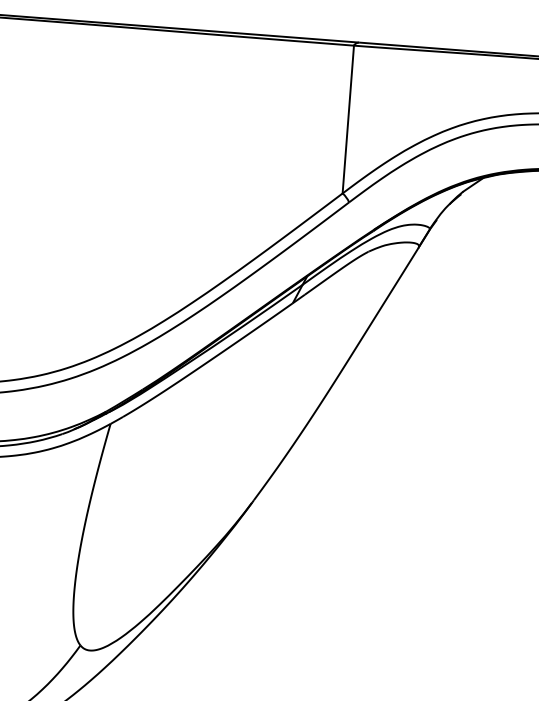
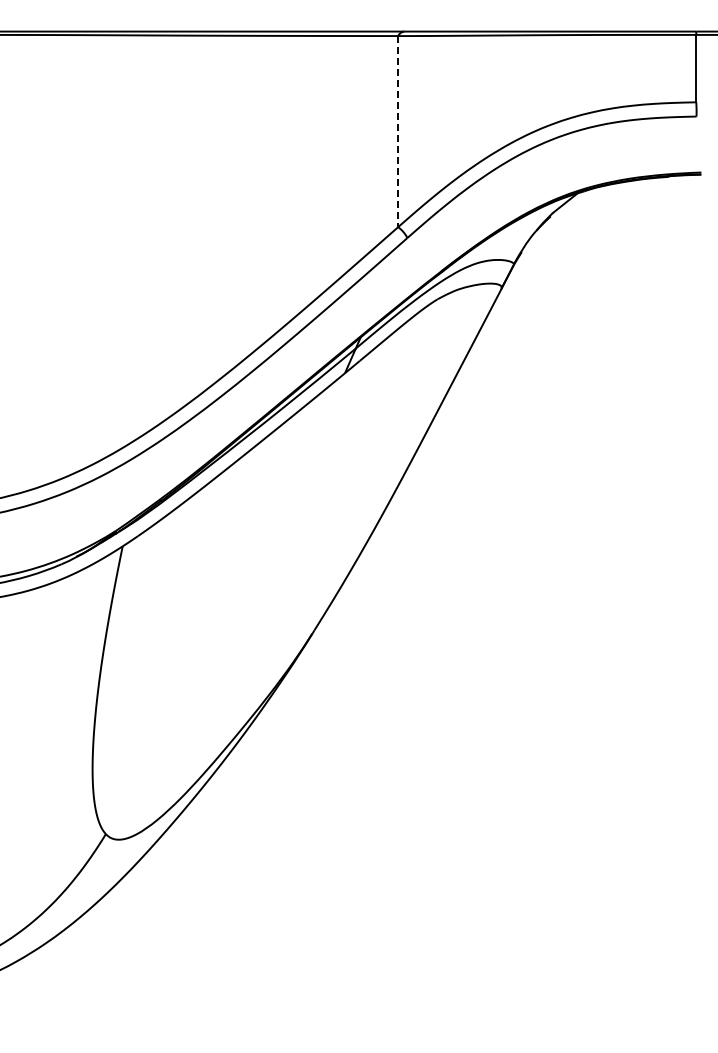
line: (348, 119) -> (398, 131), solid -> dashed

